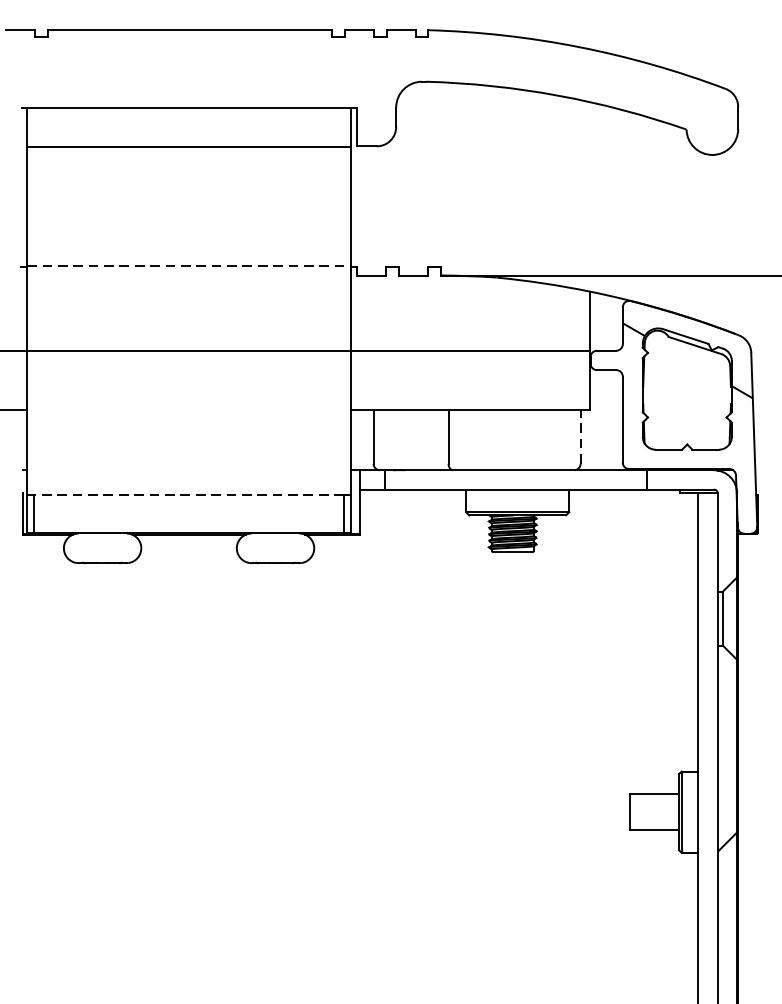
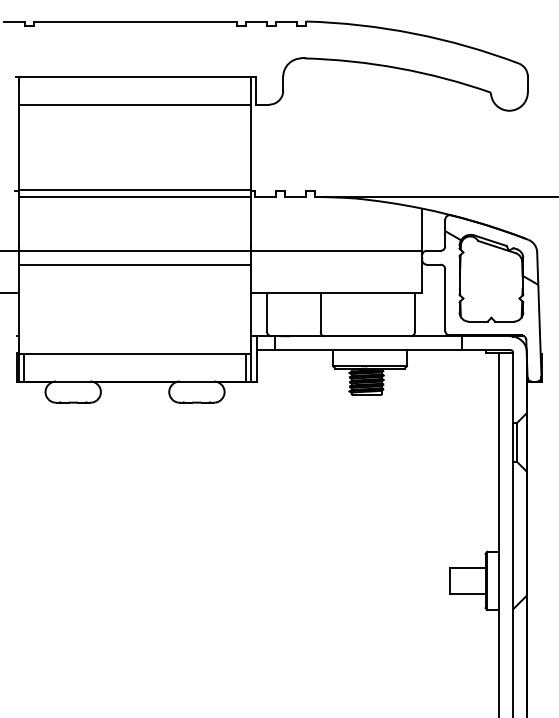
line: (189, 266) -> (135, 190), dashed -> solid
line: (188, 274) -> (134, 196), added
line: (188, 369) -> (134, 264), added
line: (581, 435) -> (415, 311), dashed -> solid
line: (189, 494) -> (135, 353), dashed -> solid

